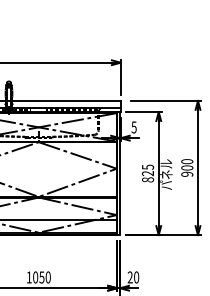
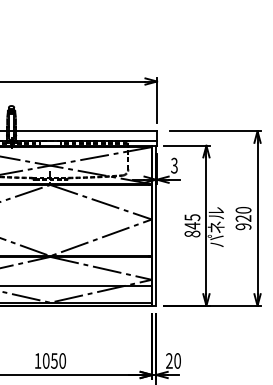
text: (133, 126) -> (173, 164), 5 -> 3
text: (187, 167) -> (243, 217), 900 -> 920
text: (147, 173) -> (191, 225), 825 -> 845

